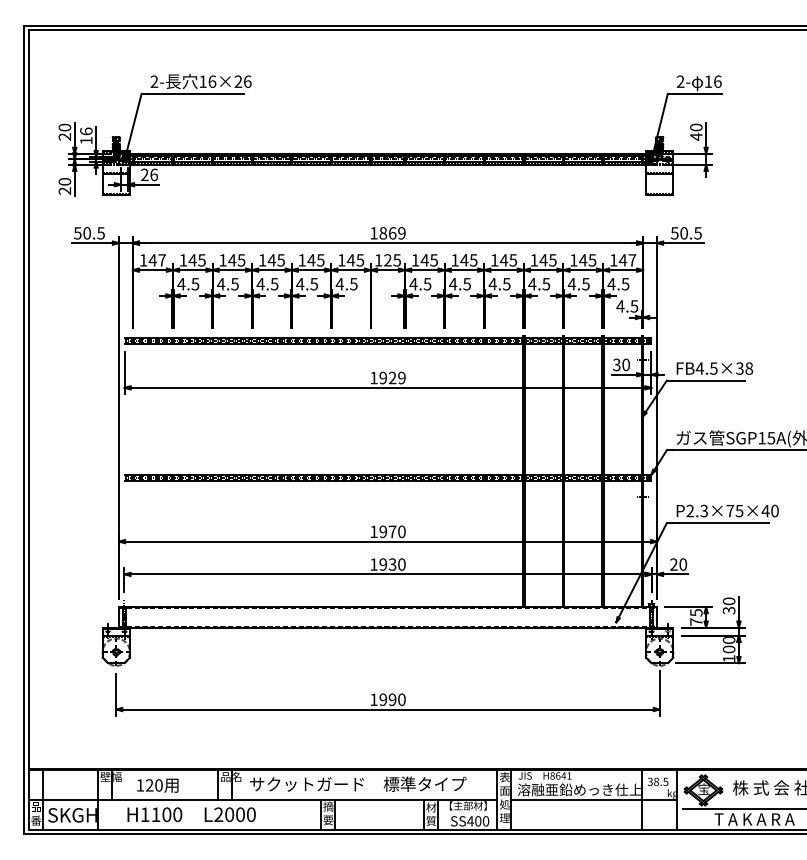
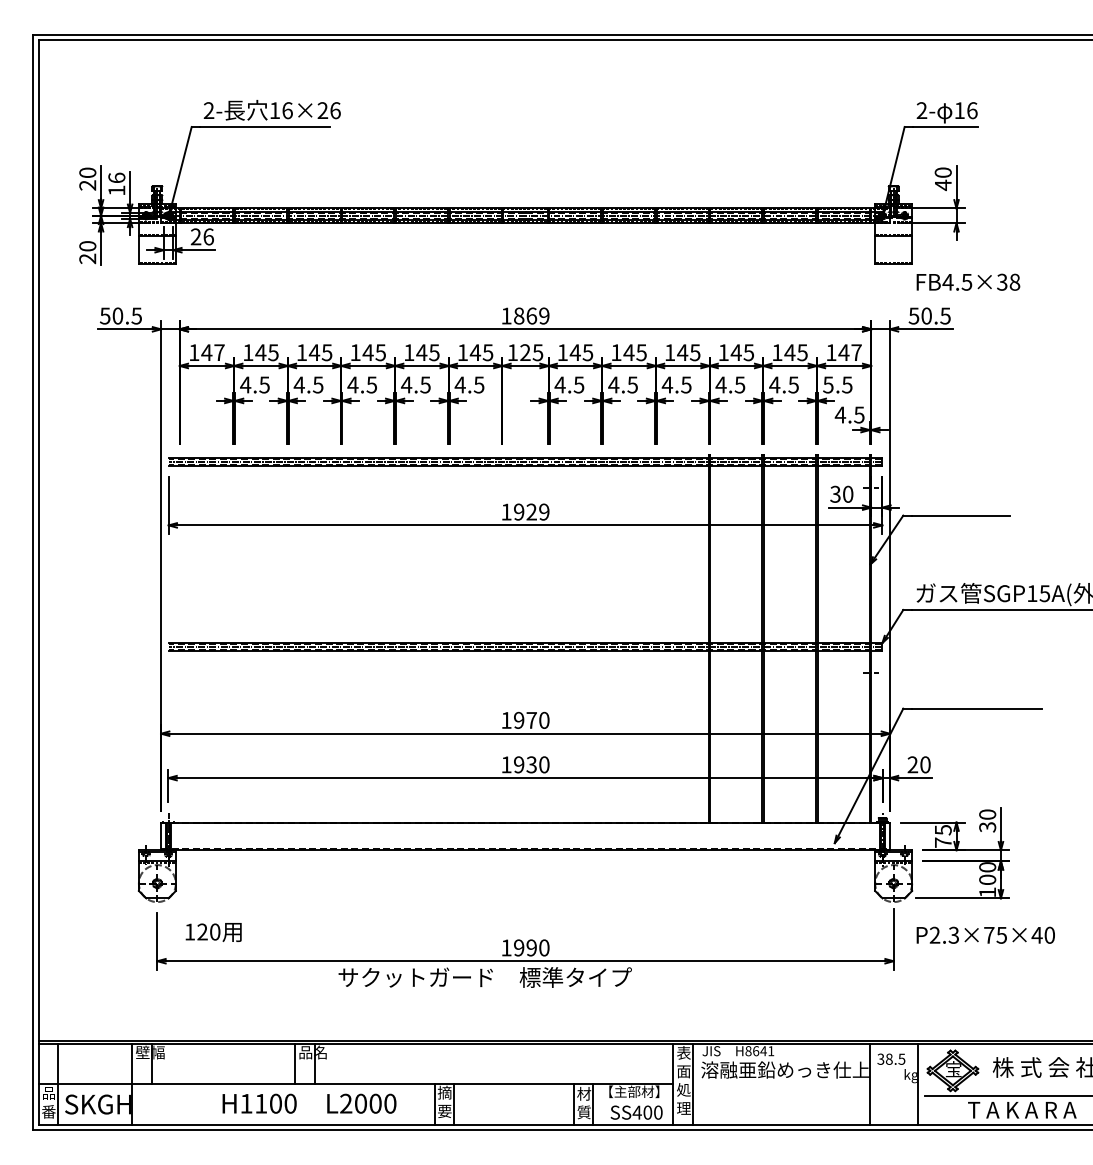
text: (611, 283) -> (828, 384), 4.5 -> 5.5
text: (714, 367) -> (968, 281), moved
text: (727, 510) -> (985, 934), moved
text: (357, 784) -> (484, 977), moved
text: (157, 785) -> (213, 932), moved
line: (593, 800) -> (804, 1084), removed
text: (191, 814) -> (309, 1103), moved

